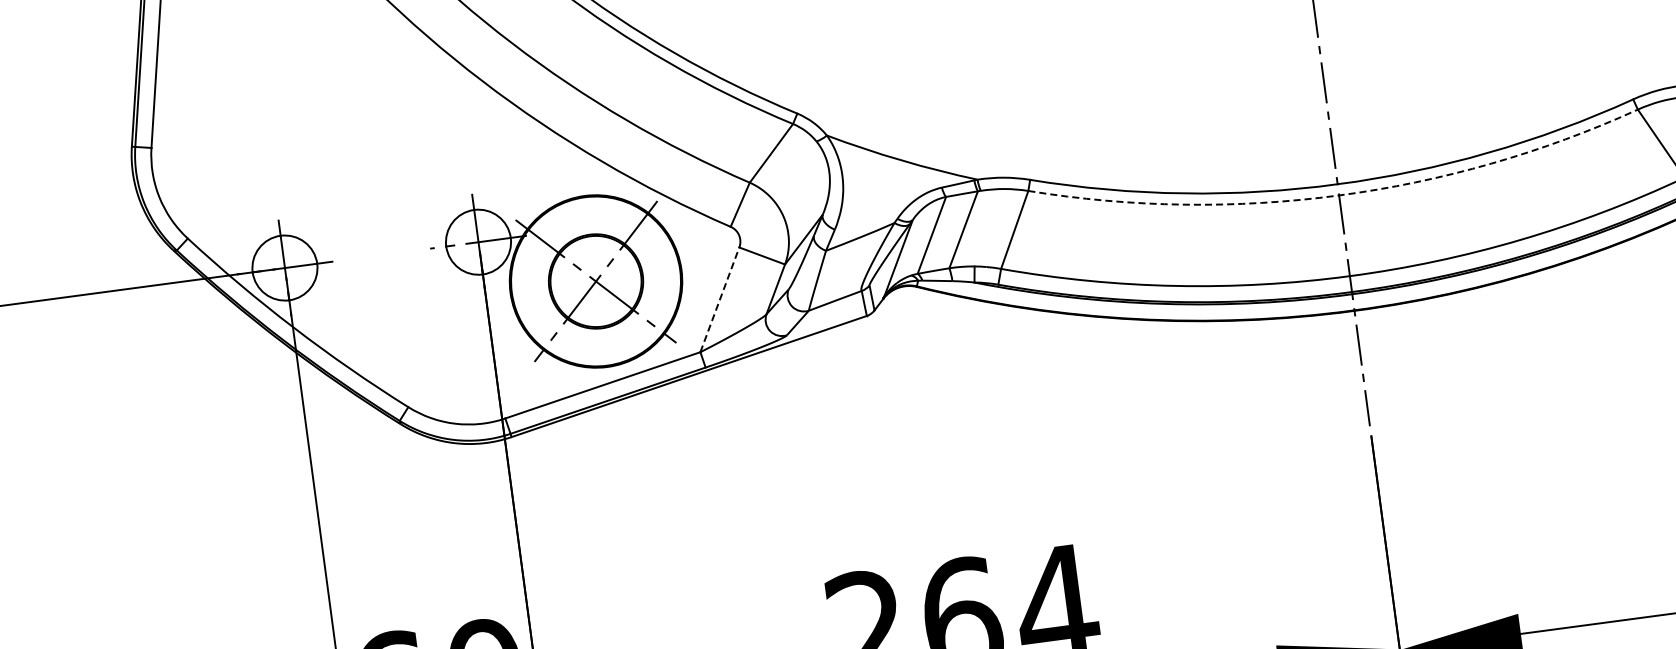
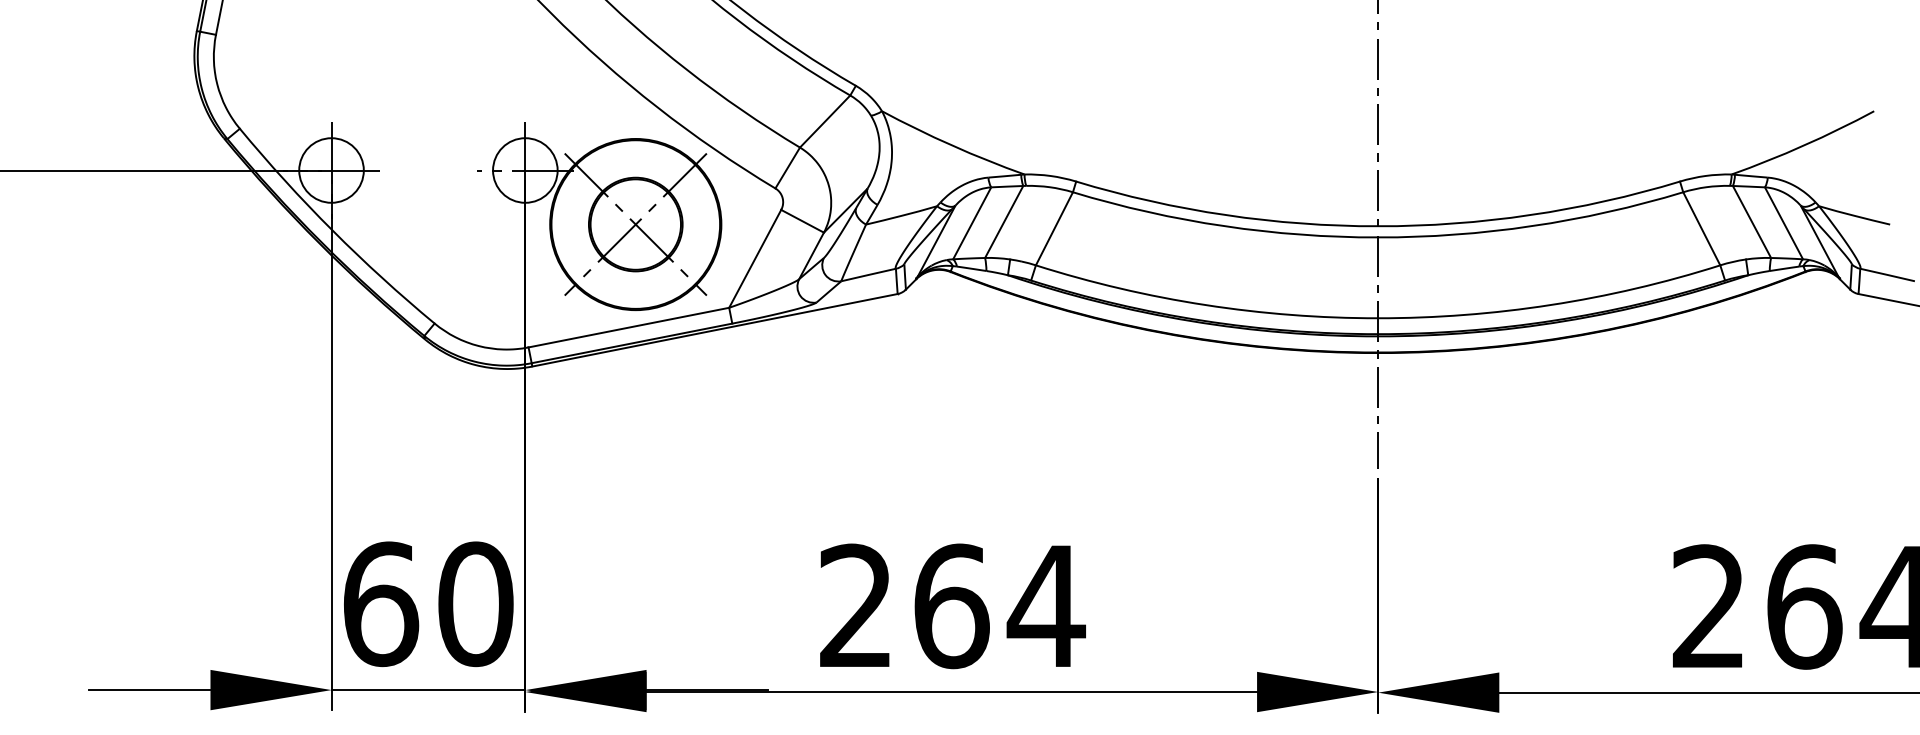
arc: (1339, 195) -> (1378, 237), dashed -> solid
line: (720, 299) -> (755, 258), dashed -> solid

